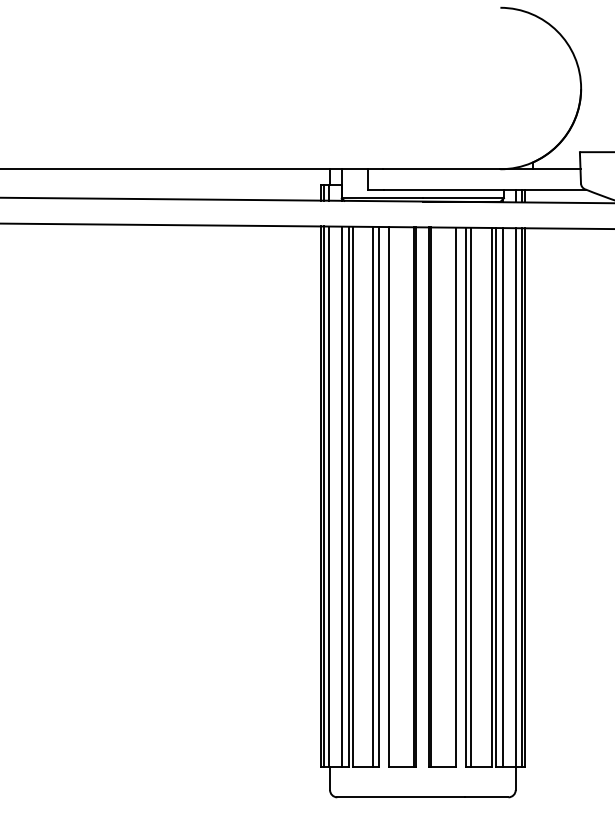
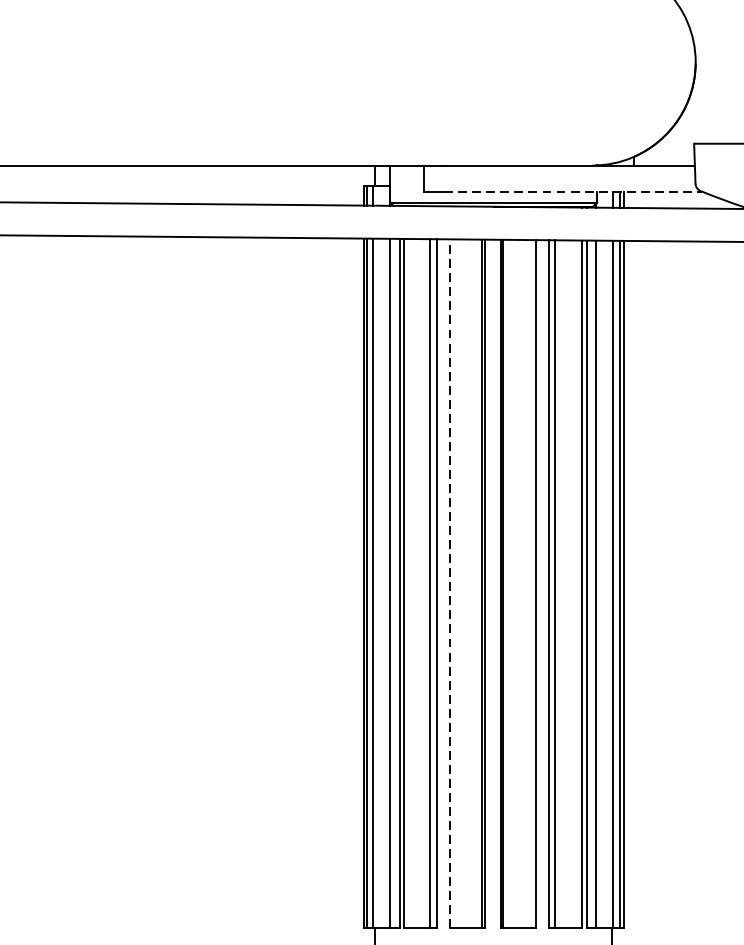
line: (485, 189) -> (573, 191), solid -> dashed
line: (388, 496) -> (449, 583), solid -> dashed

